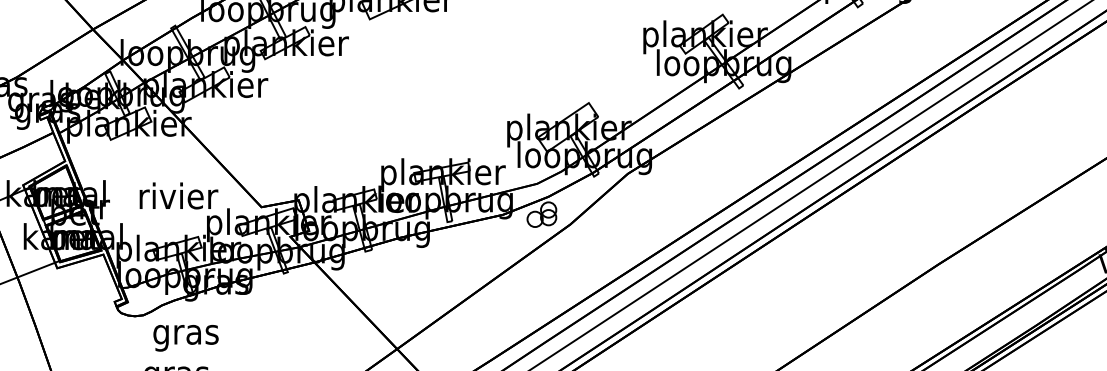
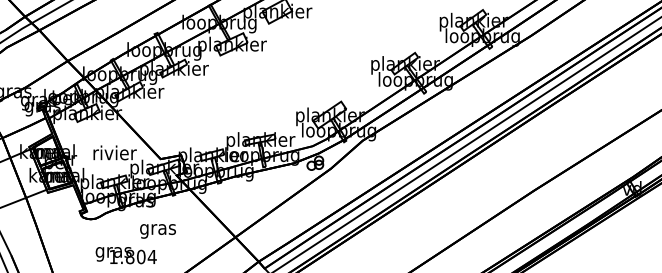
text: (185, 338) -> (157, 231), moved

